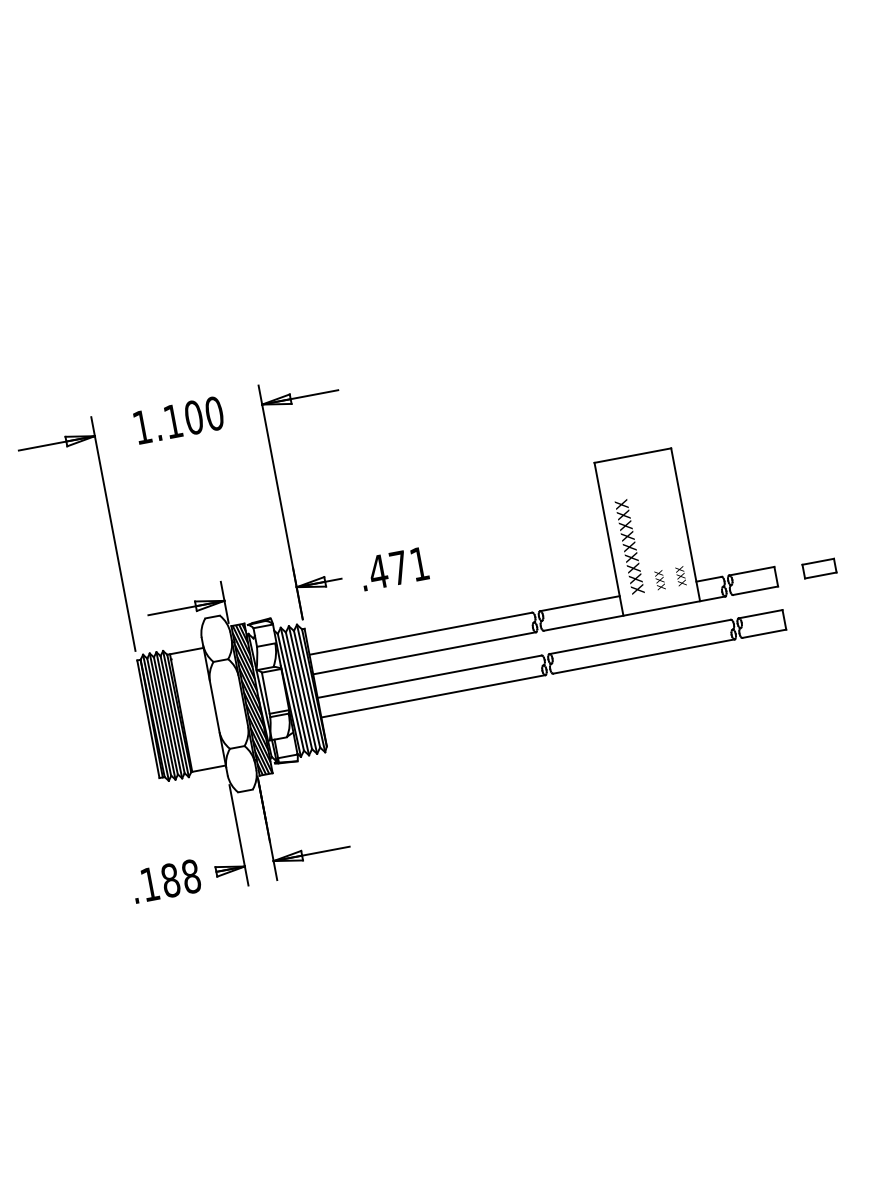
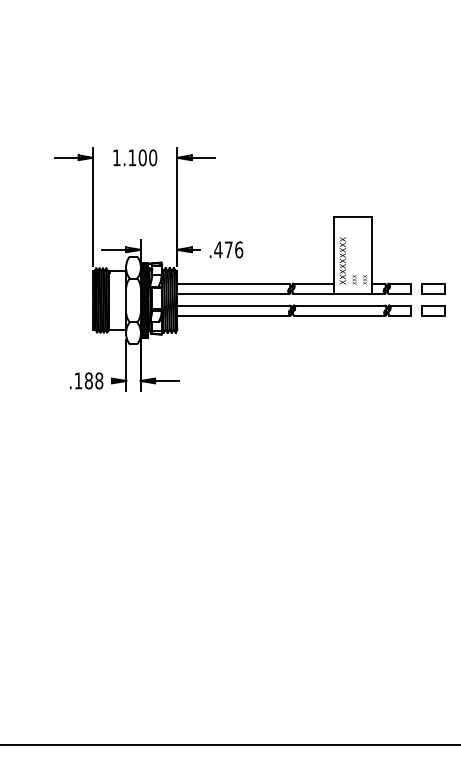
text: (420, 563) -> (239, 249), .471 -> .476
part: (819, 567) -> (433, 288), size x1.43
part: (828, 611) -> (433, 310), added

